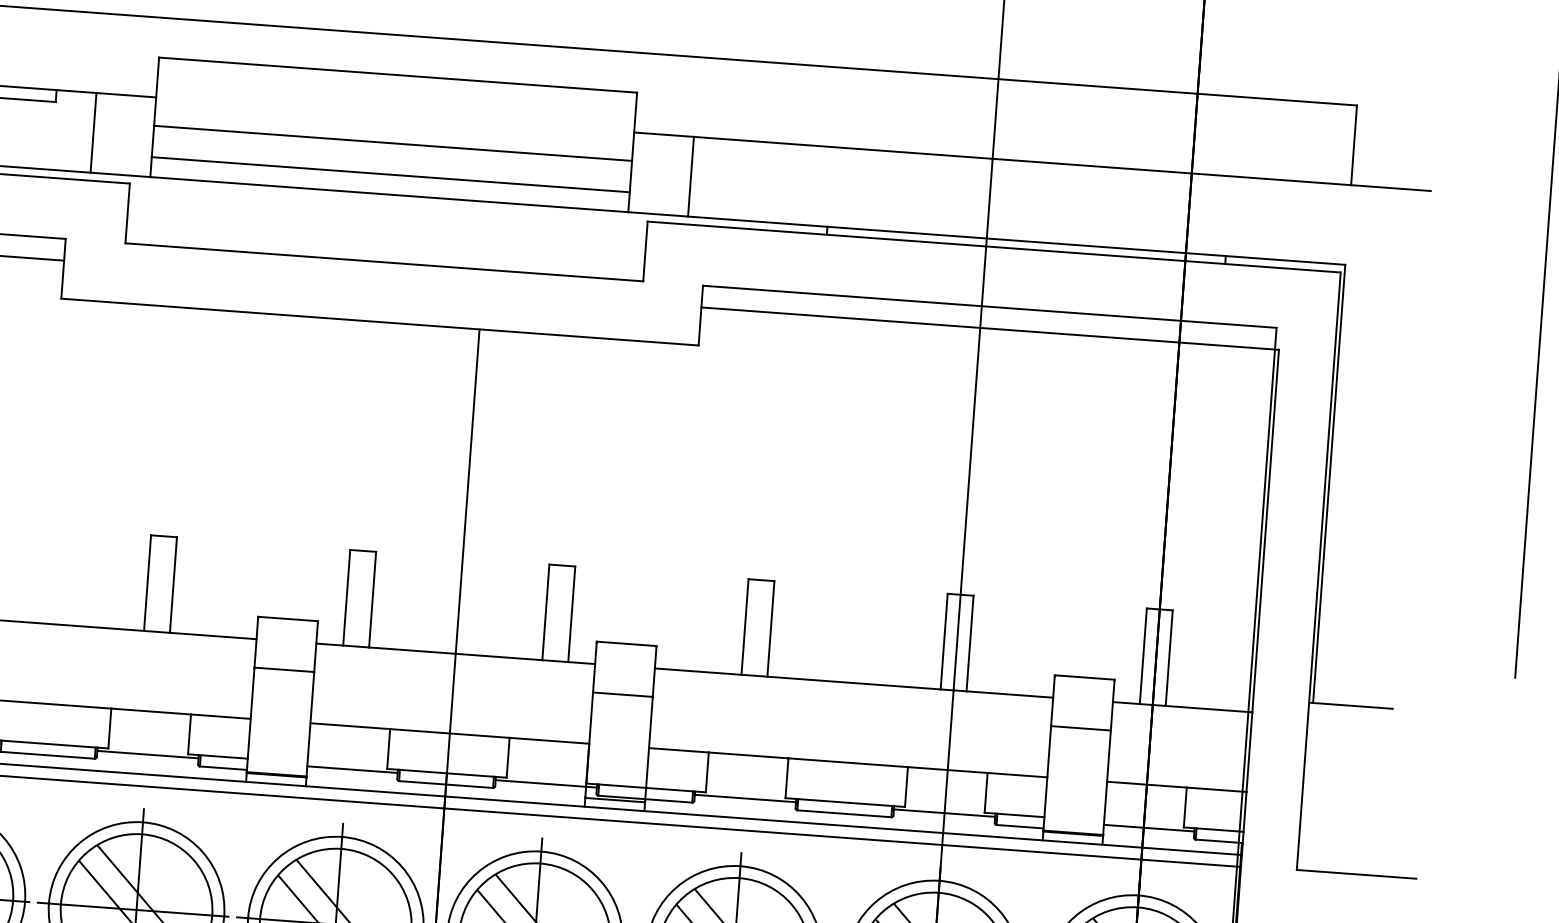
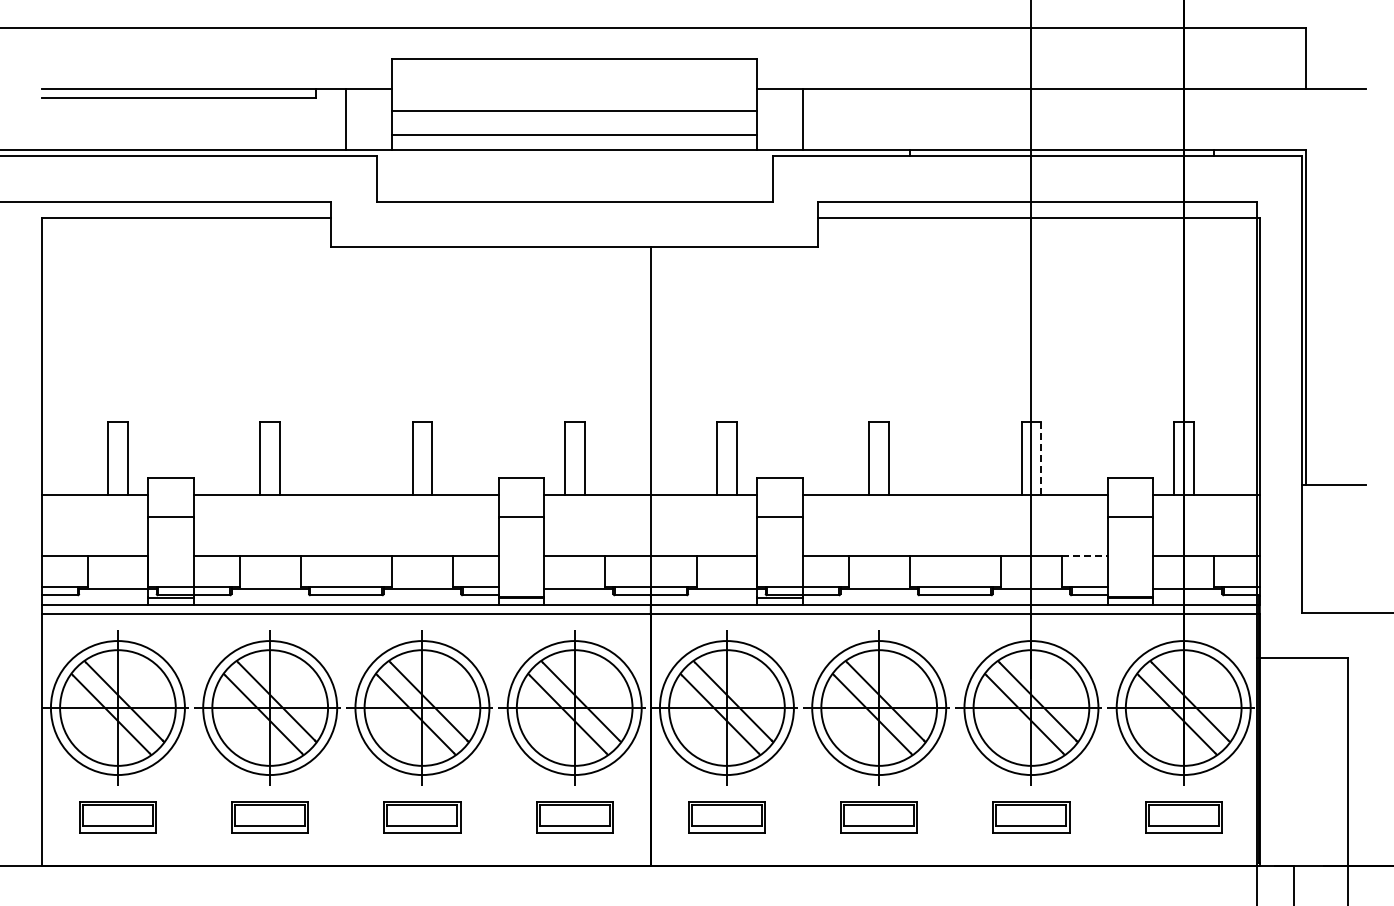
line: (970, 643) -> (1041, 458), solid -> dashed
line: (1017, 775) -> (1084, 556), solid -> dashed

